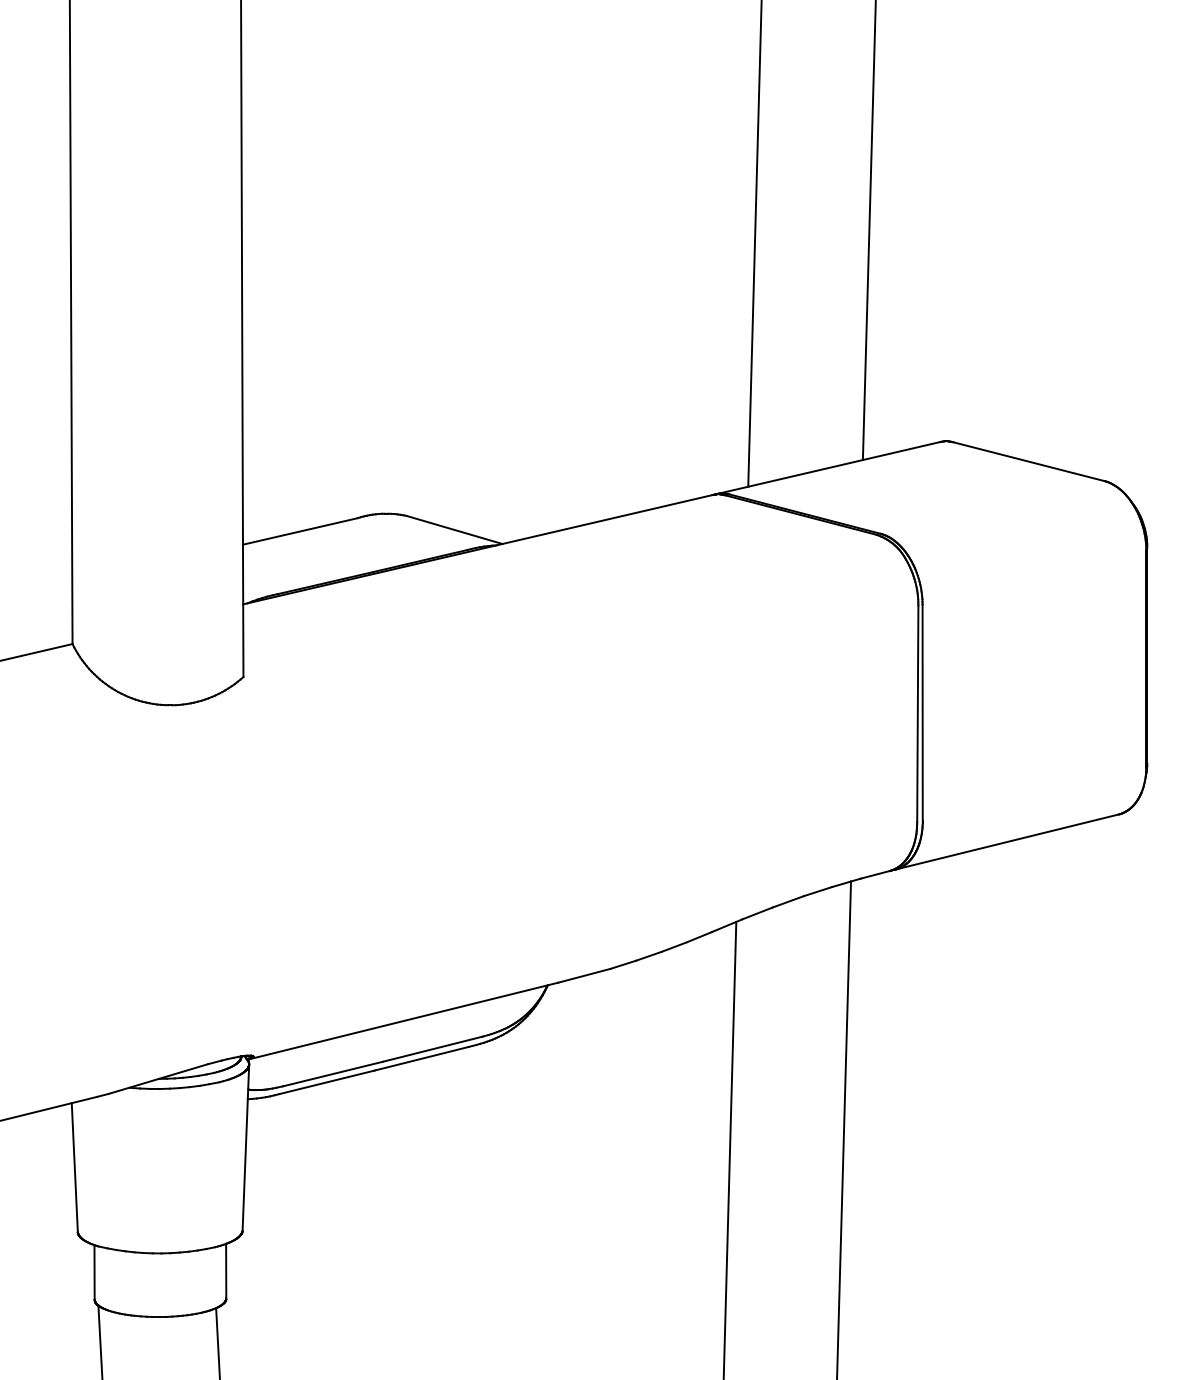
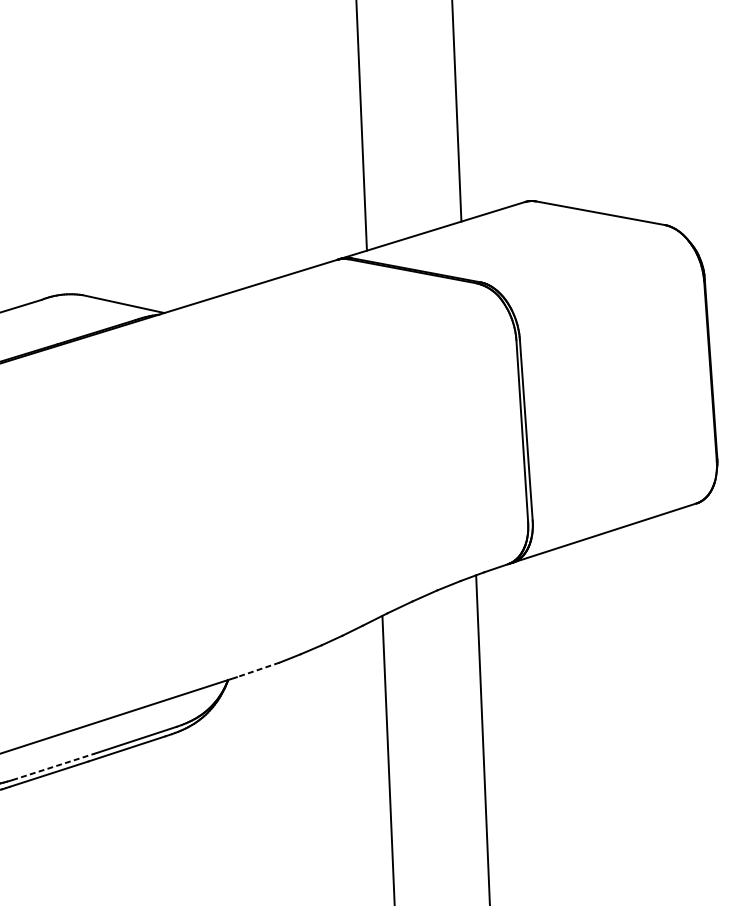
line: (583, 975) -> (257, 669), solid -> dashed
line: (333, 1073) -> (53, 766), solid -> dashed

